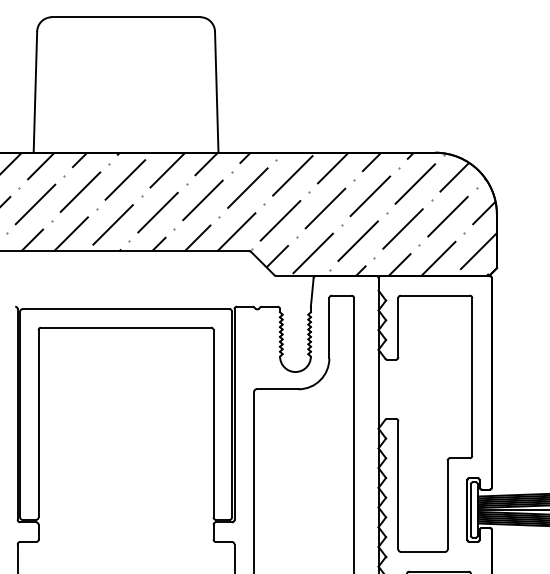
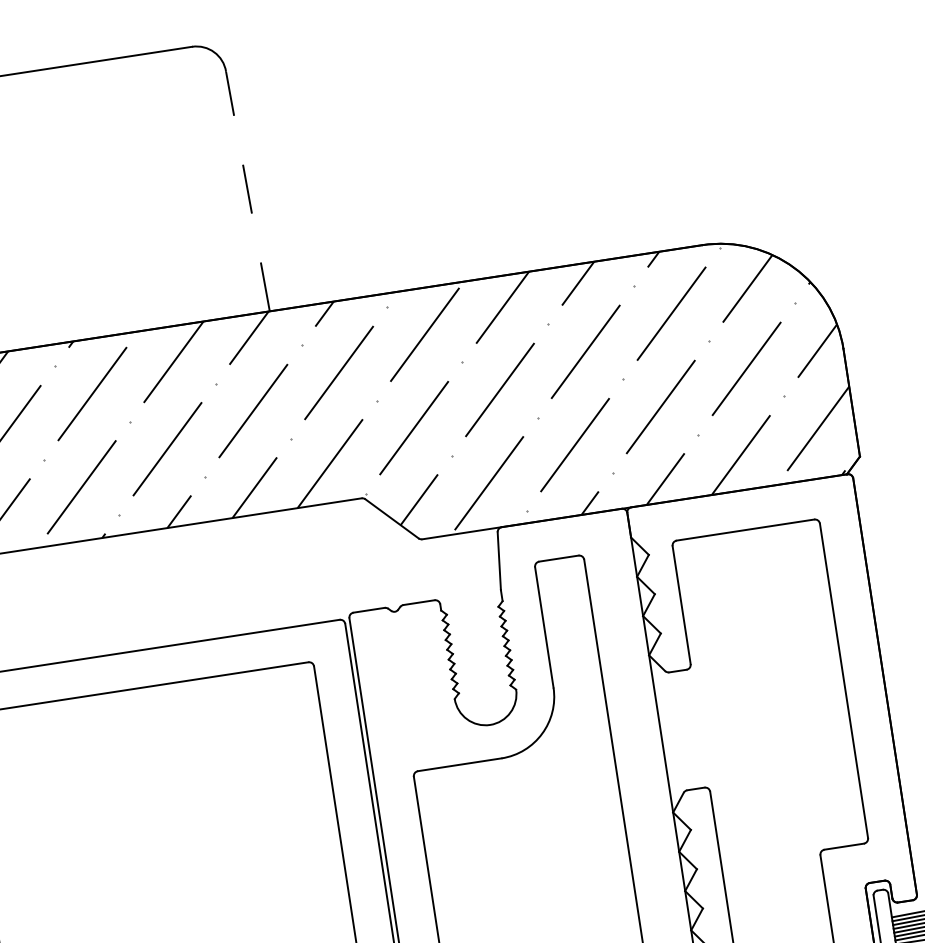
line: (216, 91) -> (247, 189), solid -> dashed

